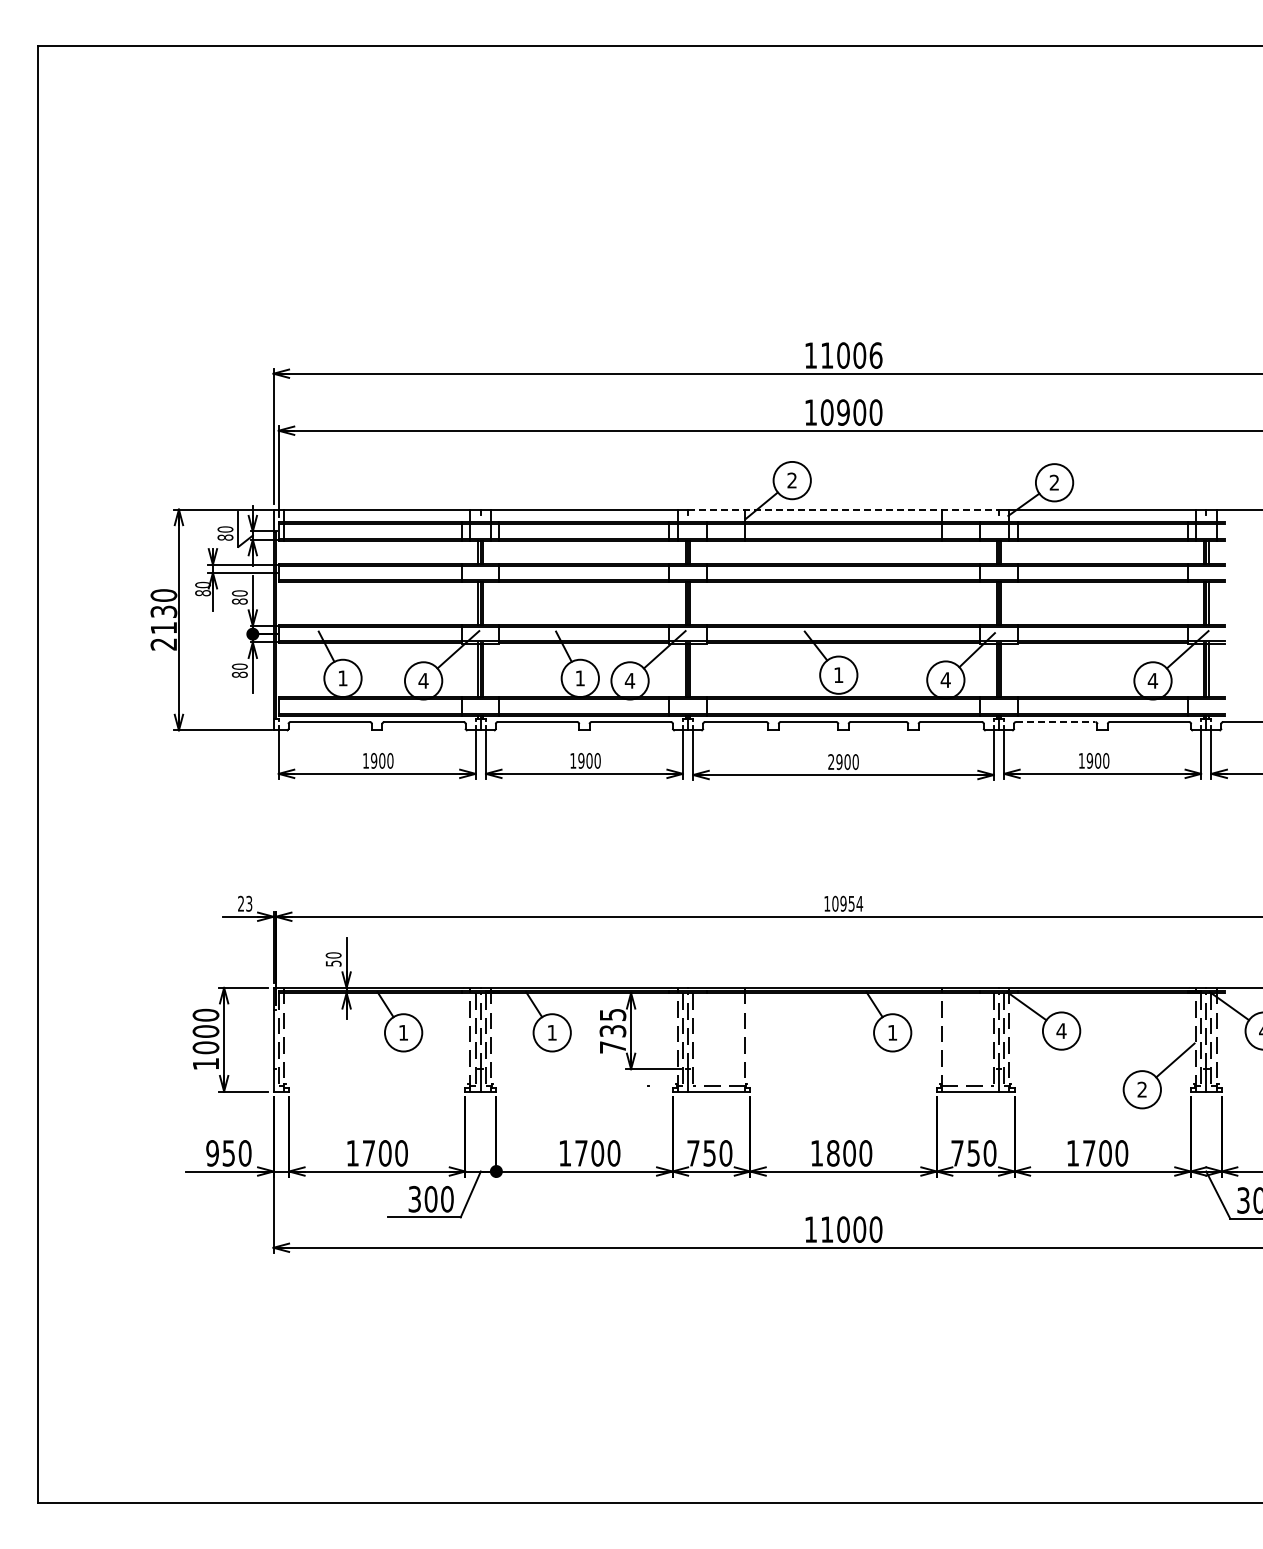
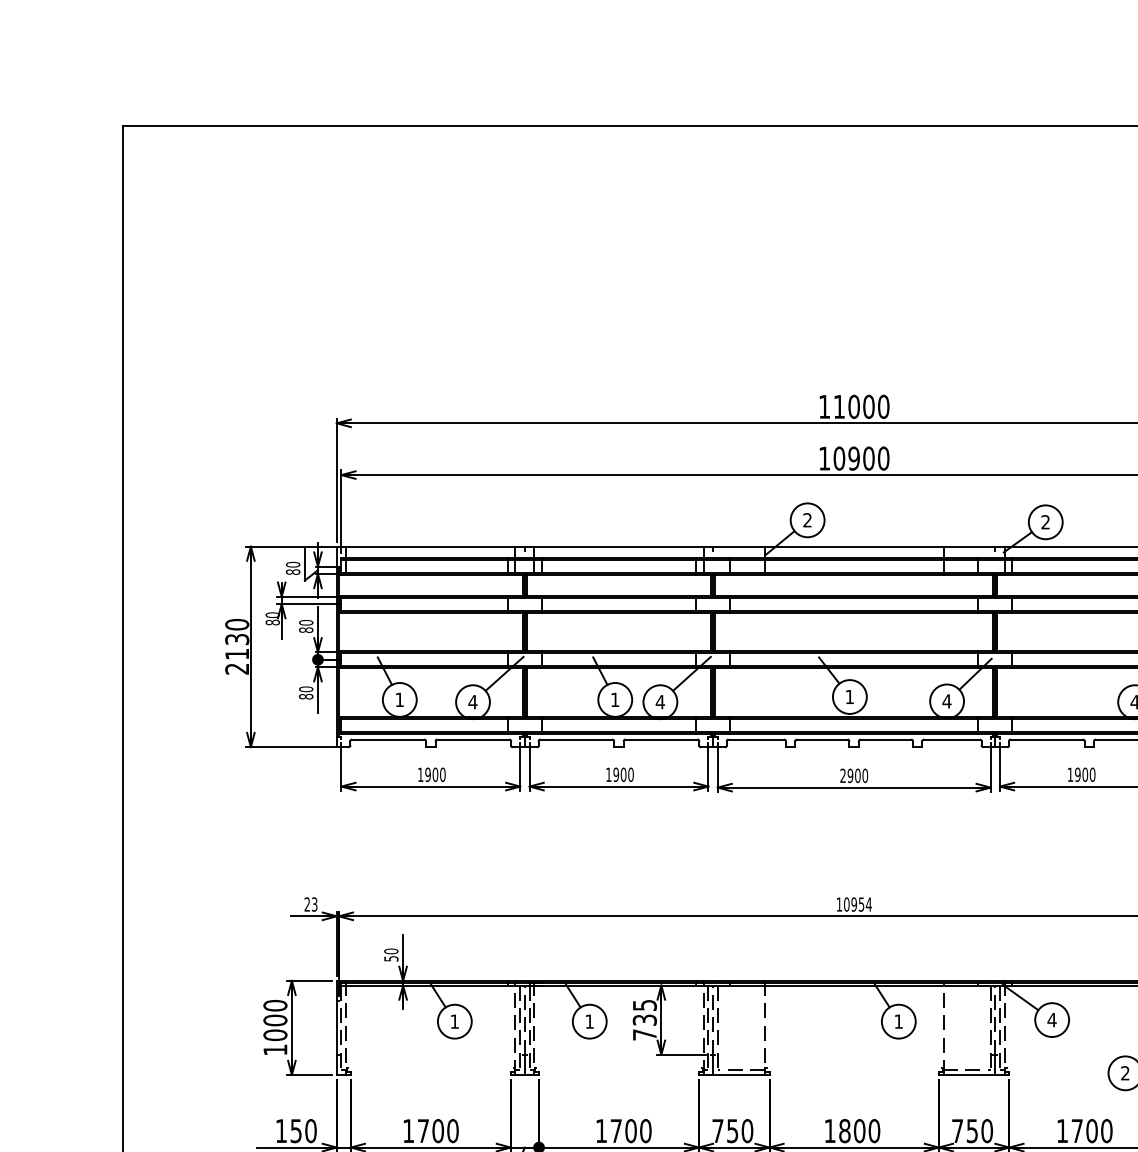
text: (875, 355) -> (883, 406), 11006 -> 11000
line: (844, 509) -> (855, 546), dashed -> solid
line: (1055, 722) -> (1046, 739), dashed -> solid
text: (212, 1153) -> (281, 1131), 950 -> 150

